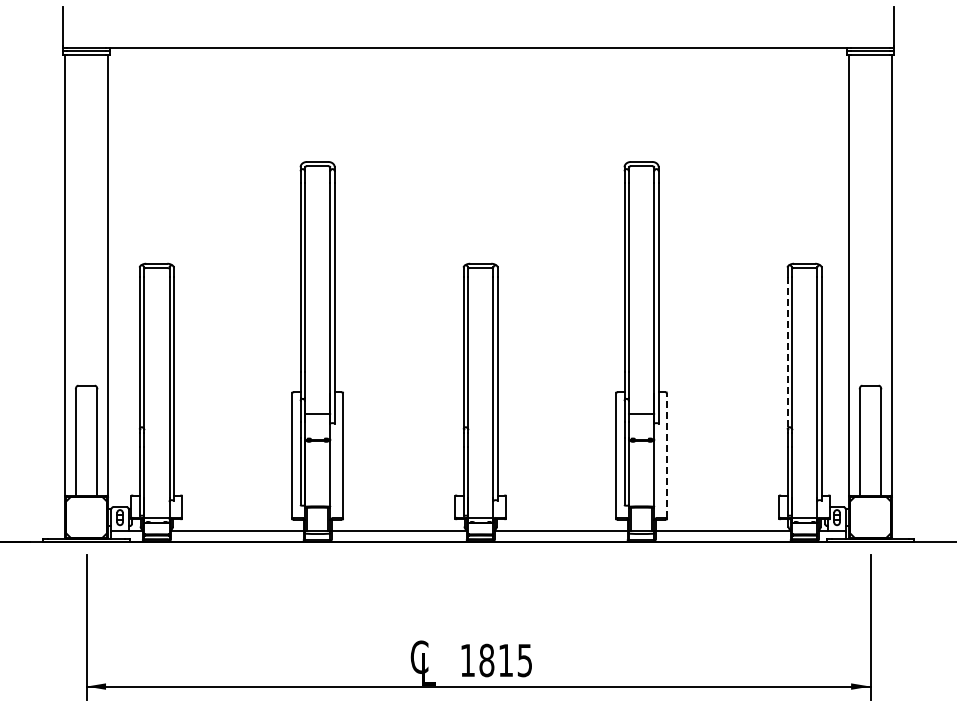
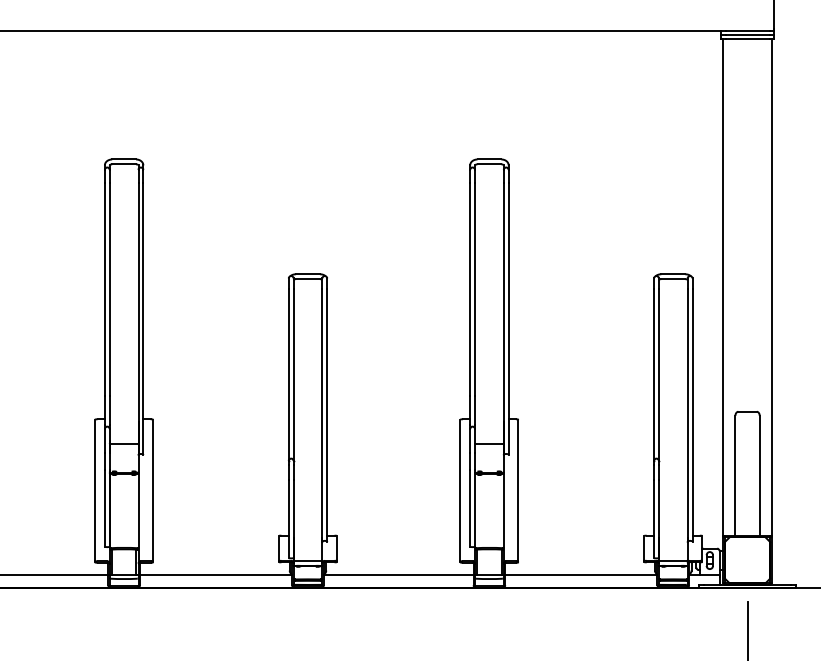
line: (787, 353) -> (653, 375), dashed -> solid
line: (667, 455) -> (518, 490), dashed -> solid

